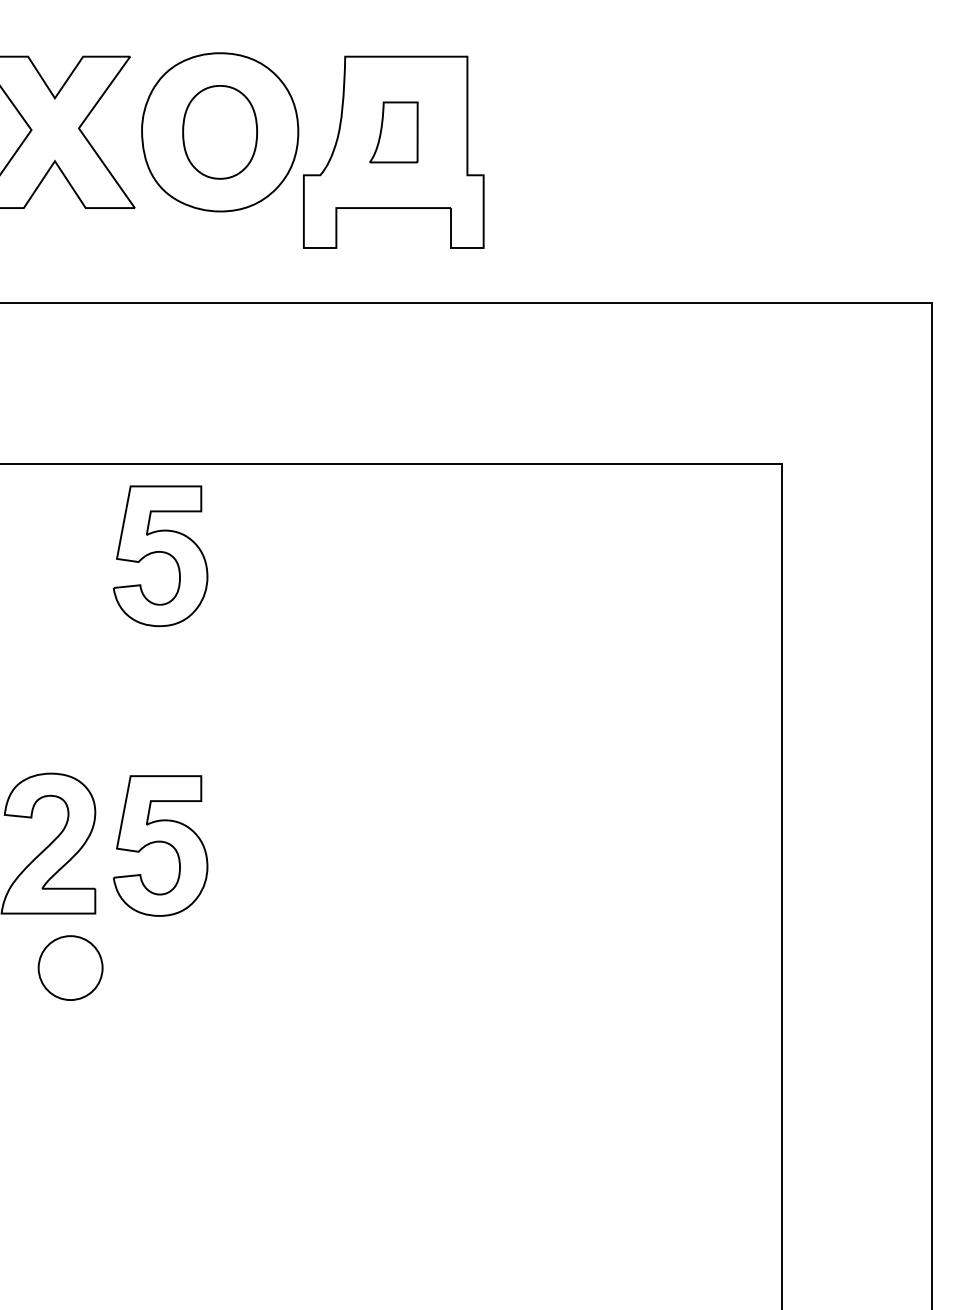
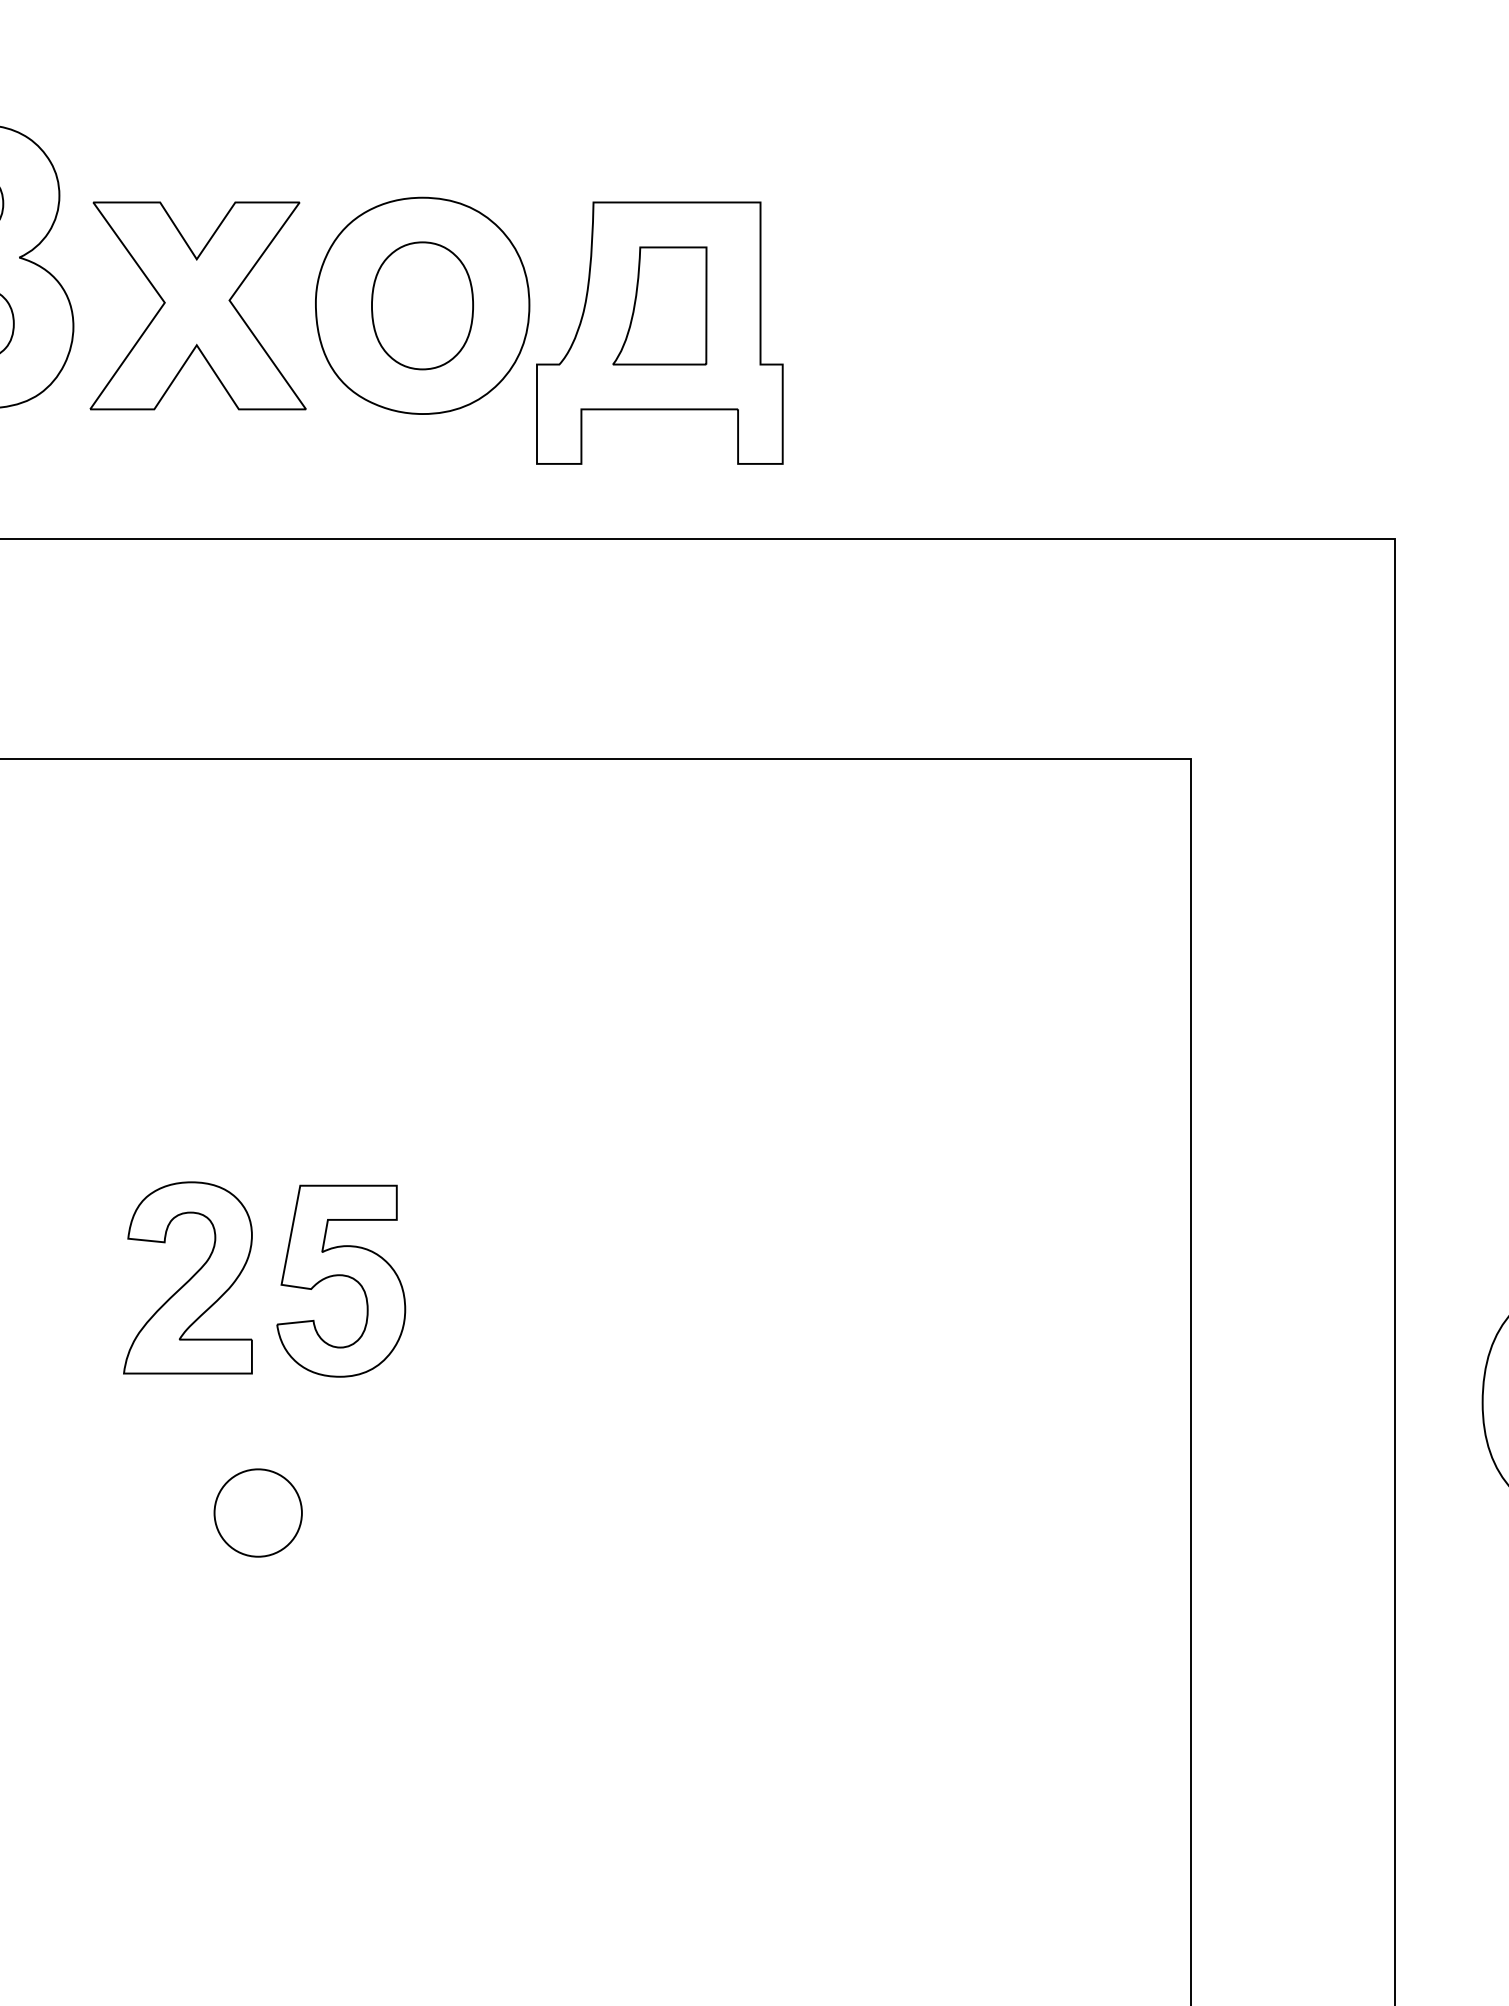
part: (393, 132) -> (659, 305), size x1.43
part: (160, 555) -> (341, 884), removed
part: (70, 967) -> (257, 1512), moved

